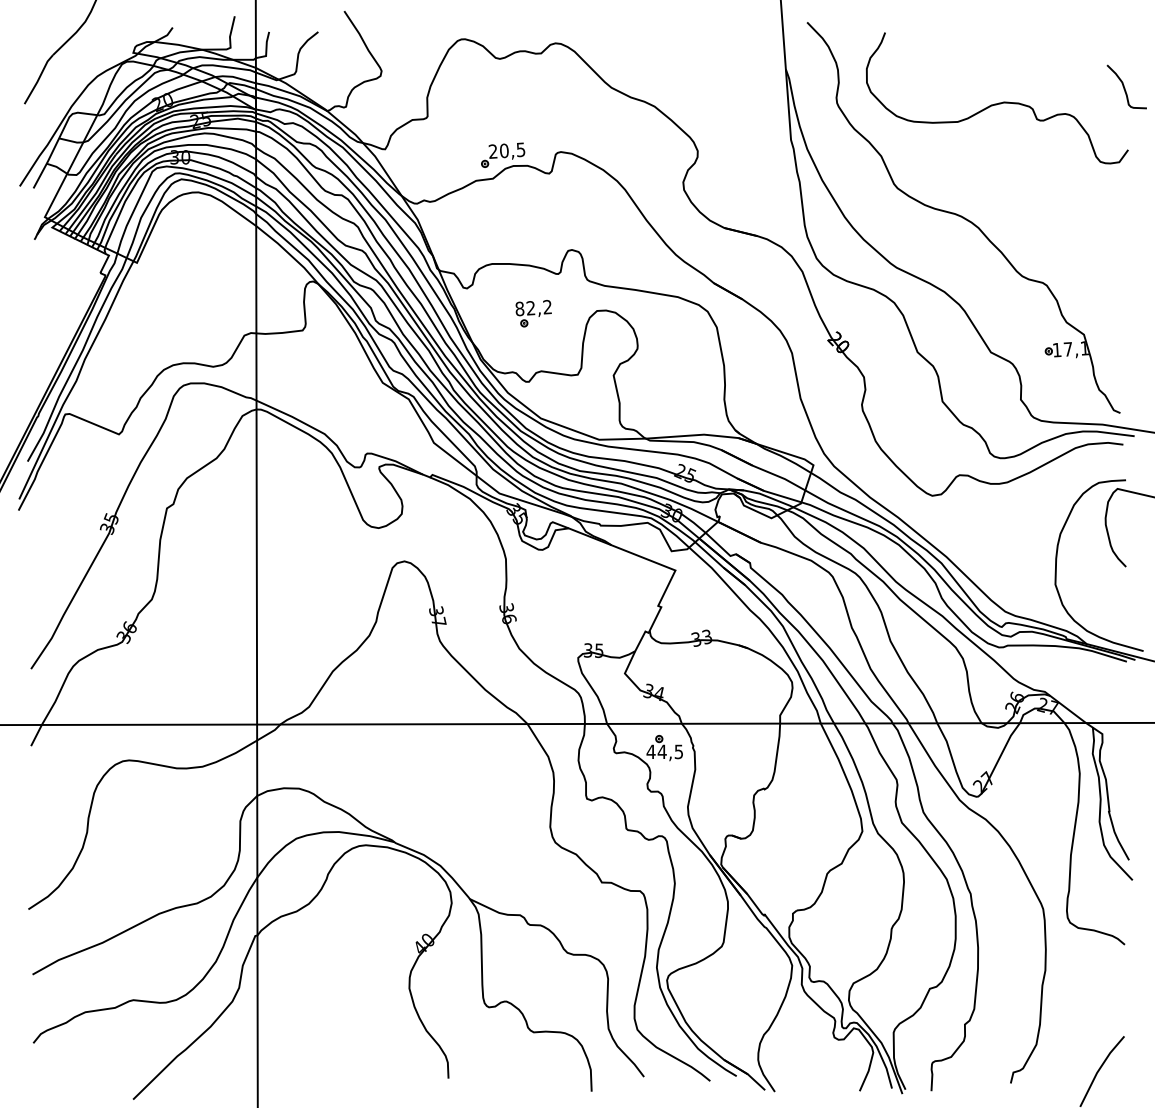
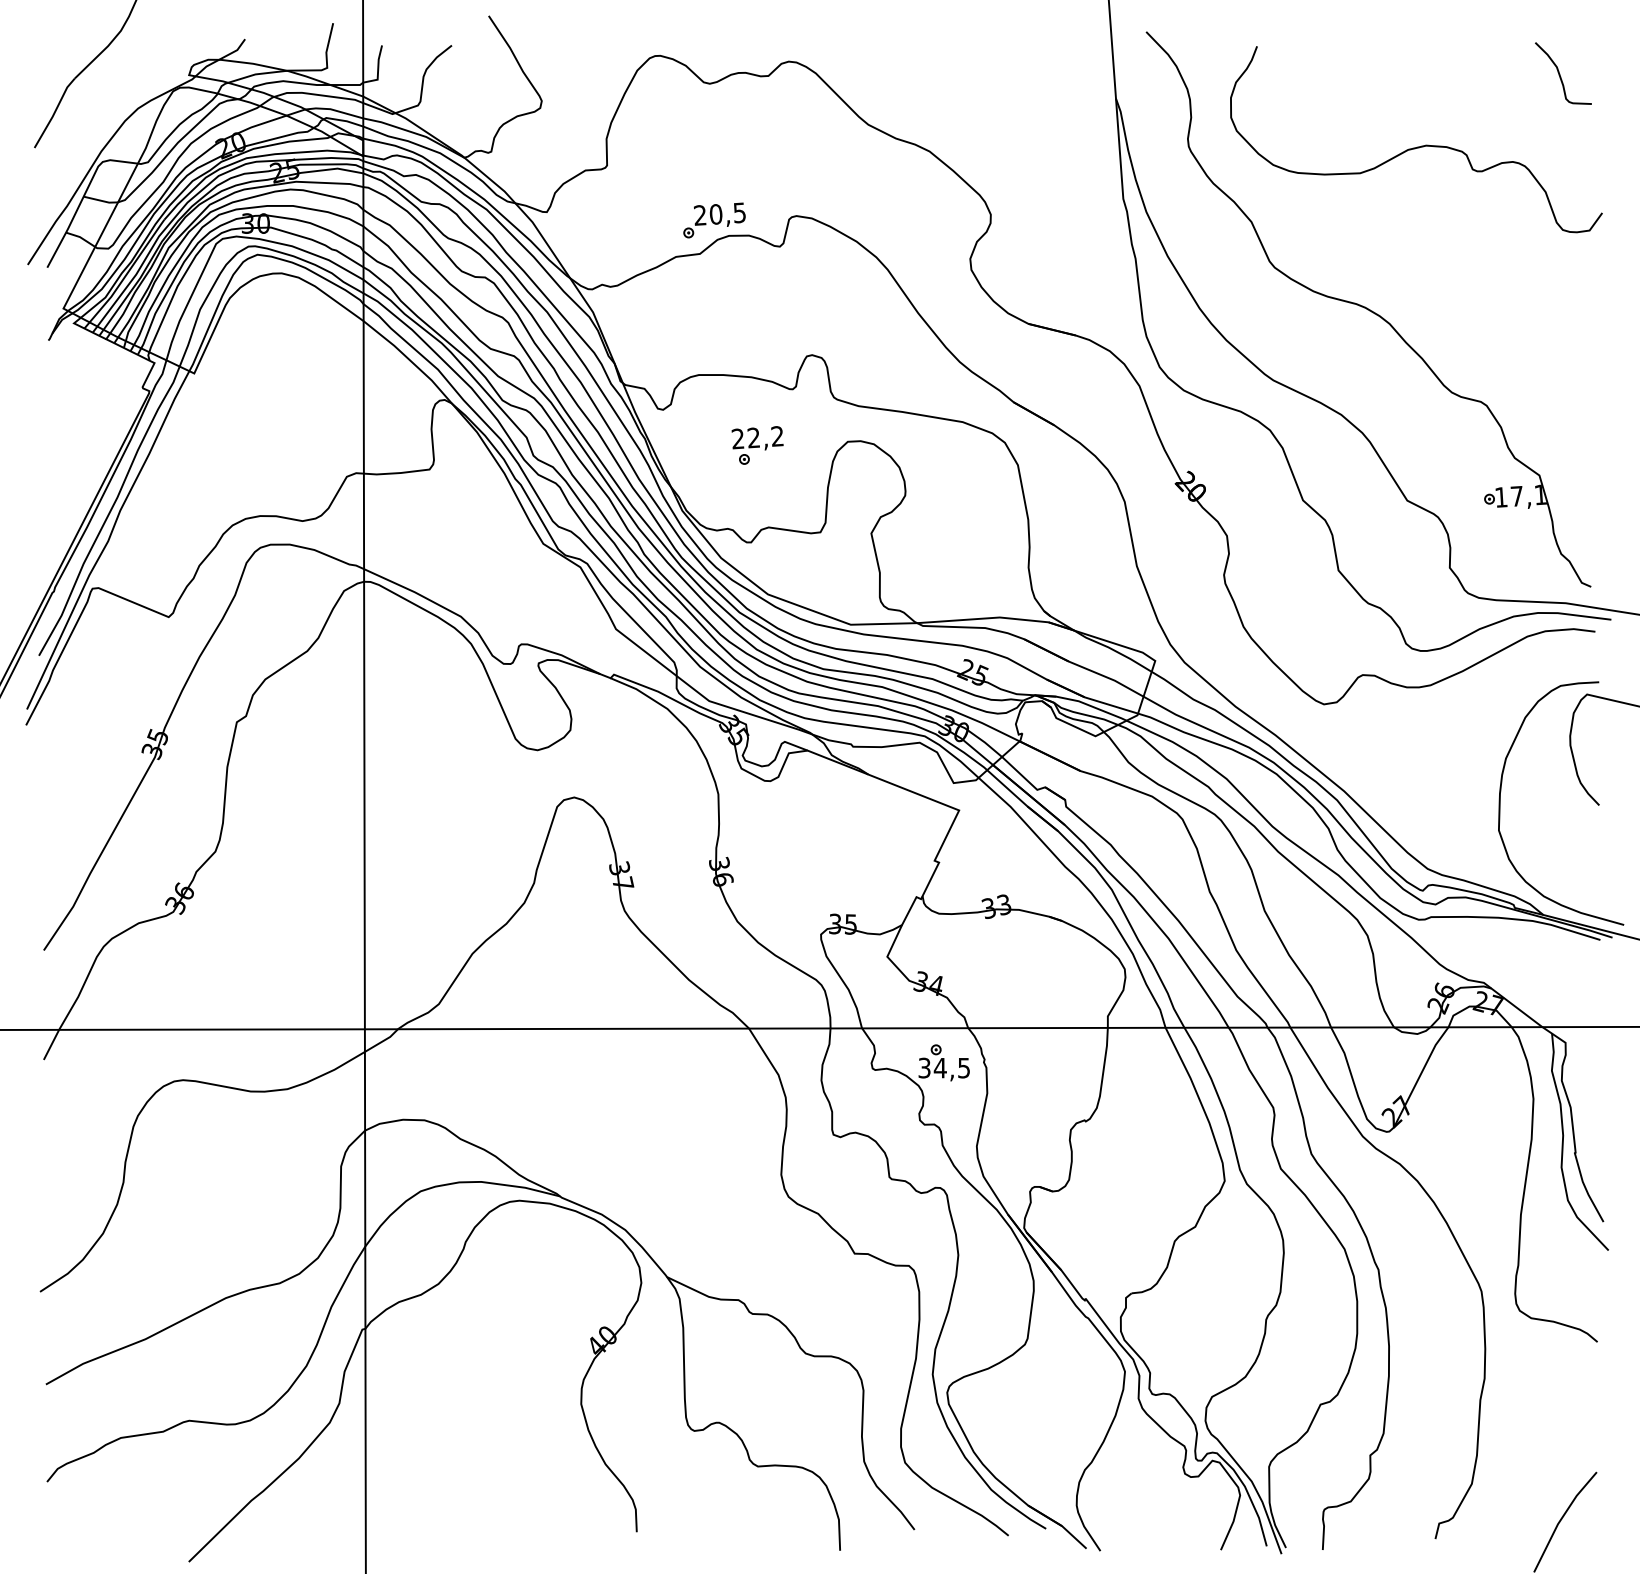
curve: (1124, 87) -> (1560, 74), moved
text: (519, 308) -> (737, 438), 82,2 -> 22,2
text: (651, 751) -> (924, 1067), 44,5 -> 34,5

